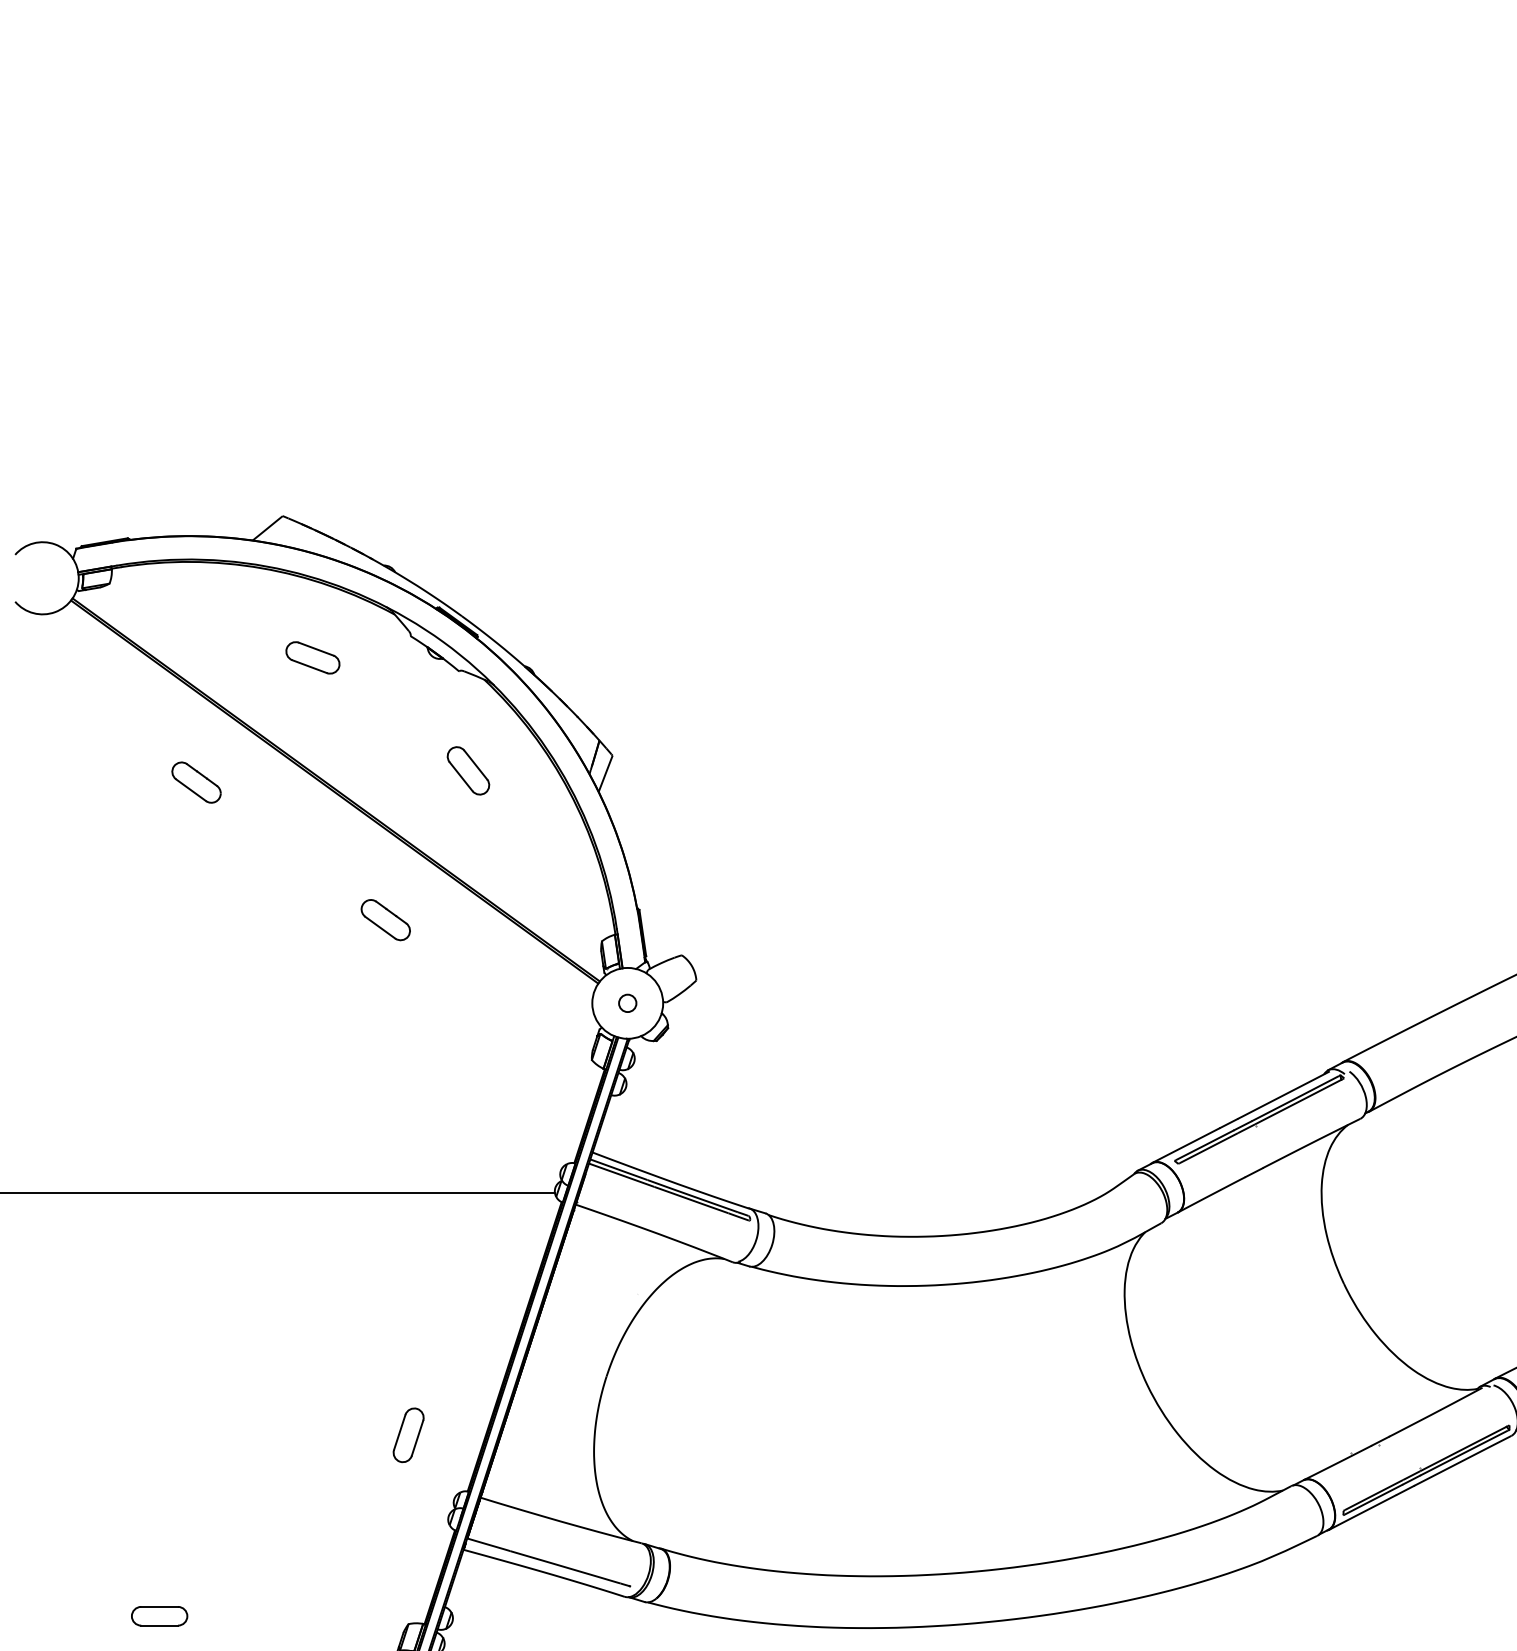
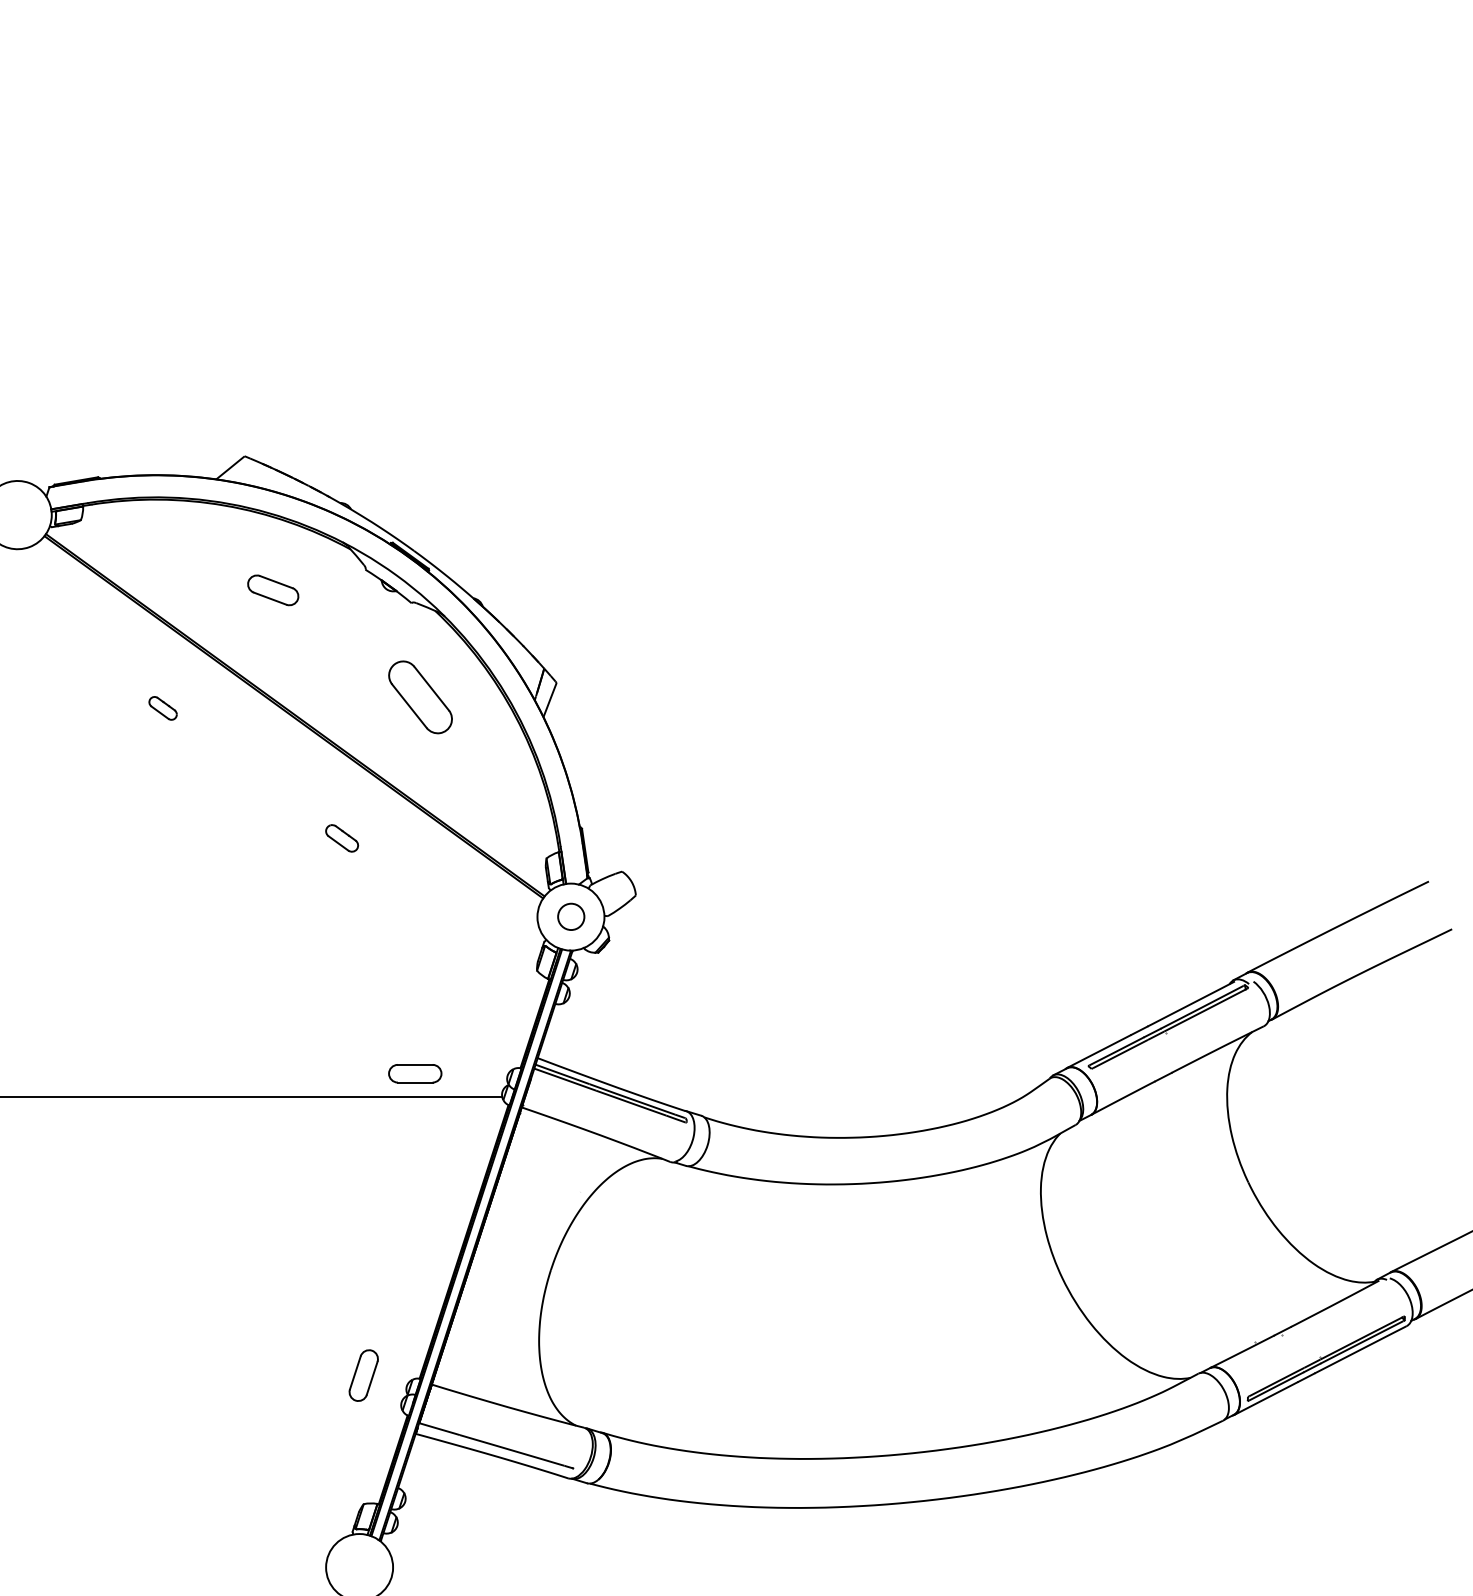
part: (467, 770) -> (419, 696), size x1.6
part: (195, 782) -> (162, 708), size x0.6
part: (385, 920) -> (341, 838), size x0.7
circle: (627, 1003) -> (570, 917), size x1.6
part: (408, 1435) -> (363, 1375), moved
part: (159, 1616) -> (415, 1073), moved

